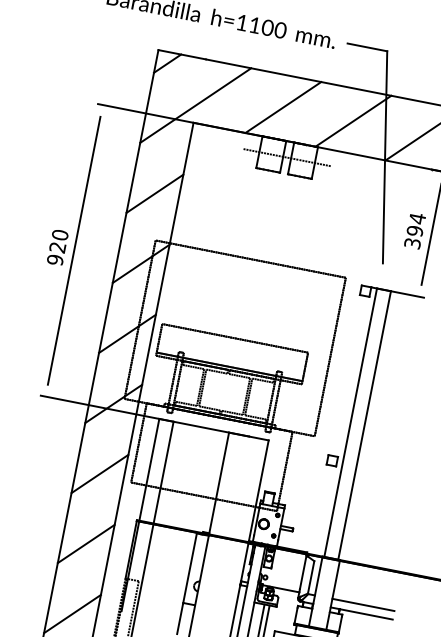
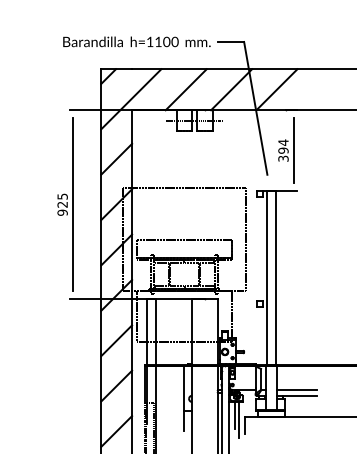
text: (60, 234) -> (62, 196), 920 -> 925

